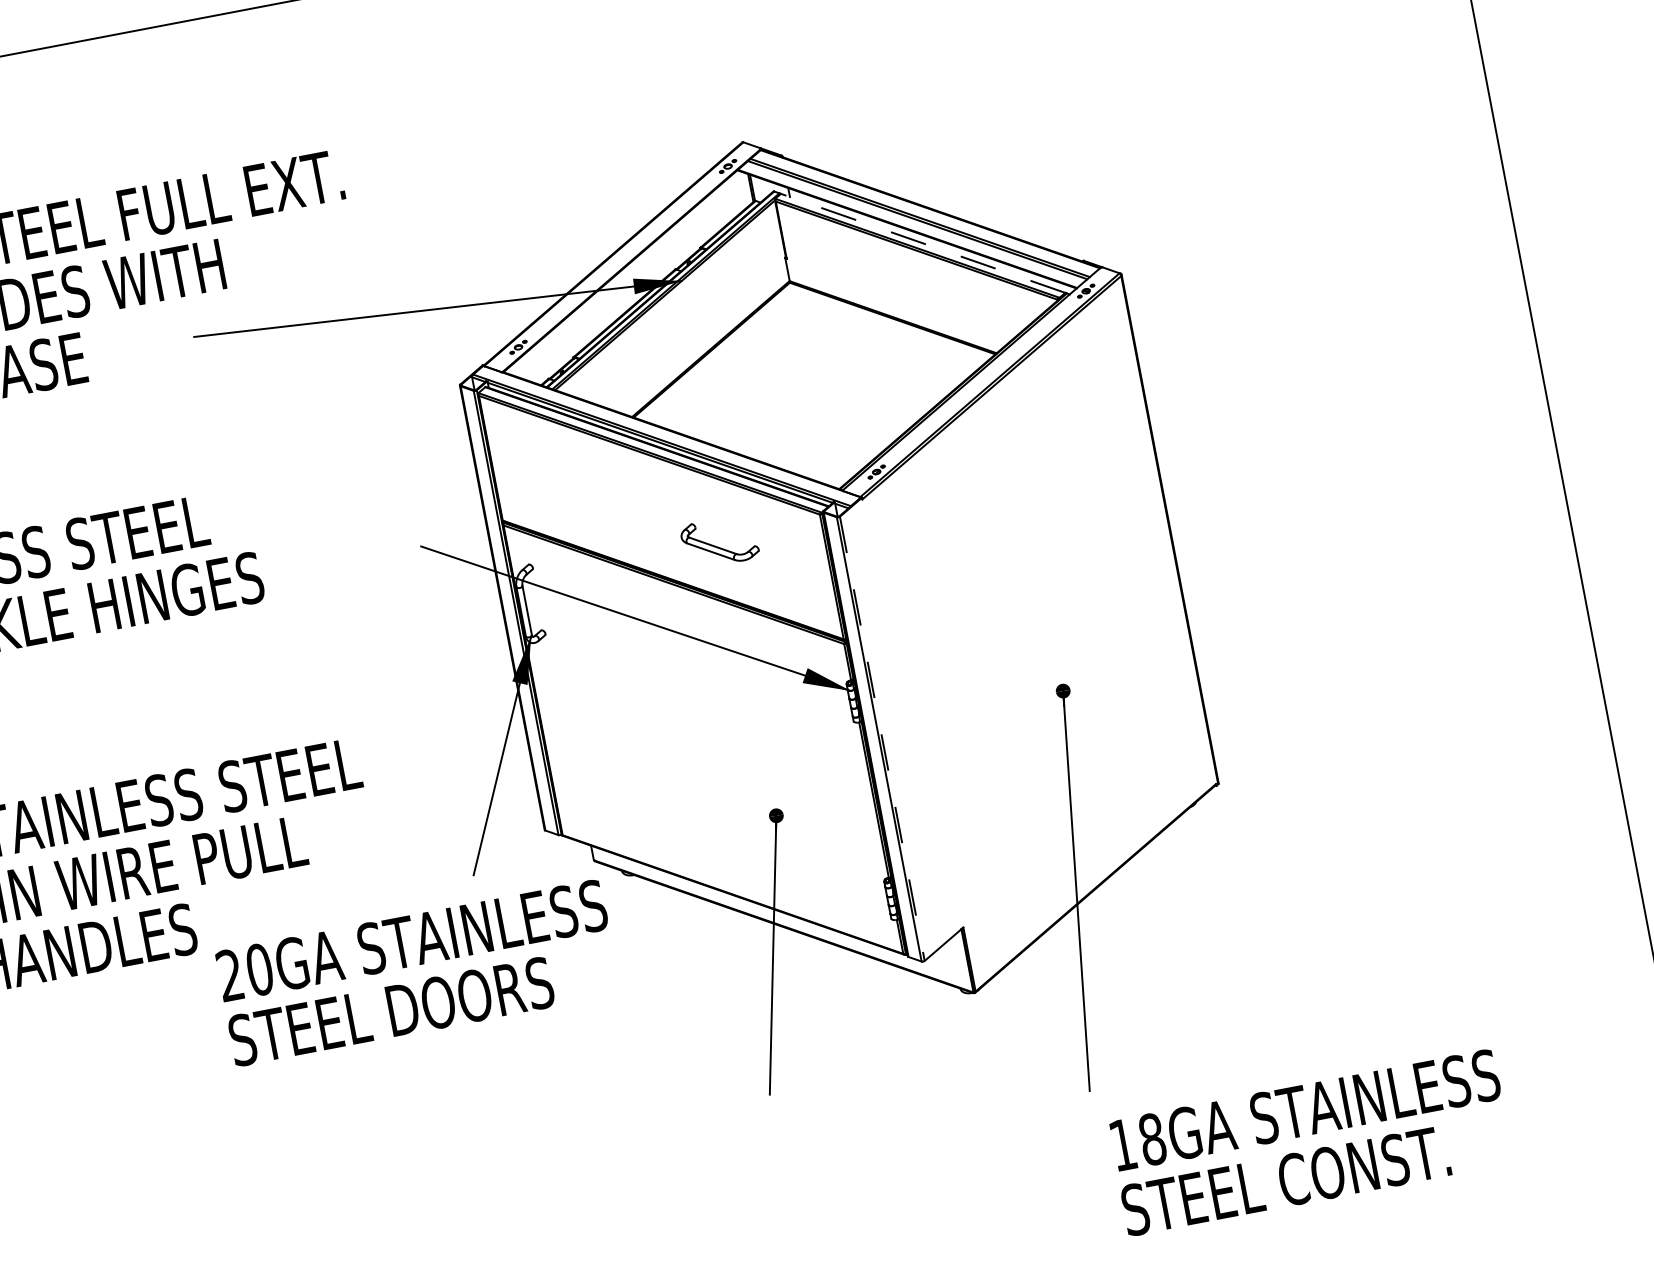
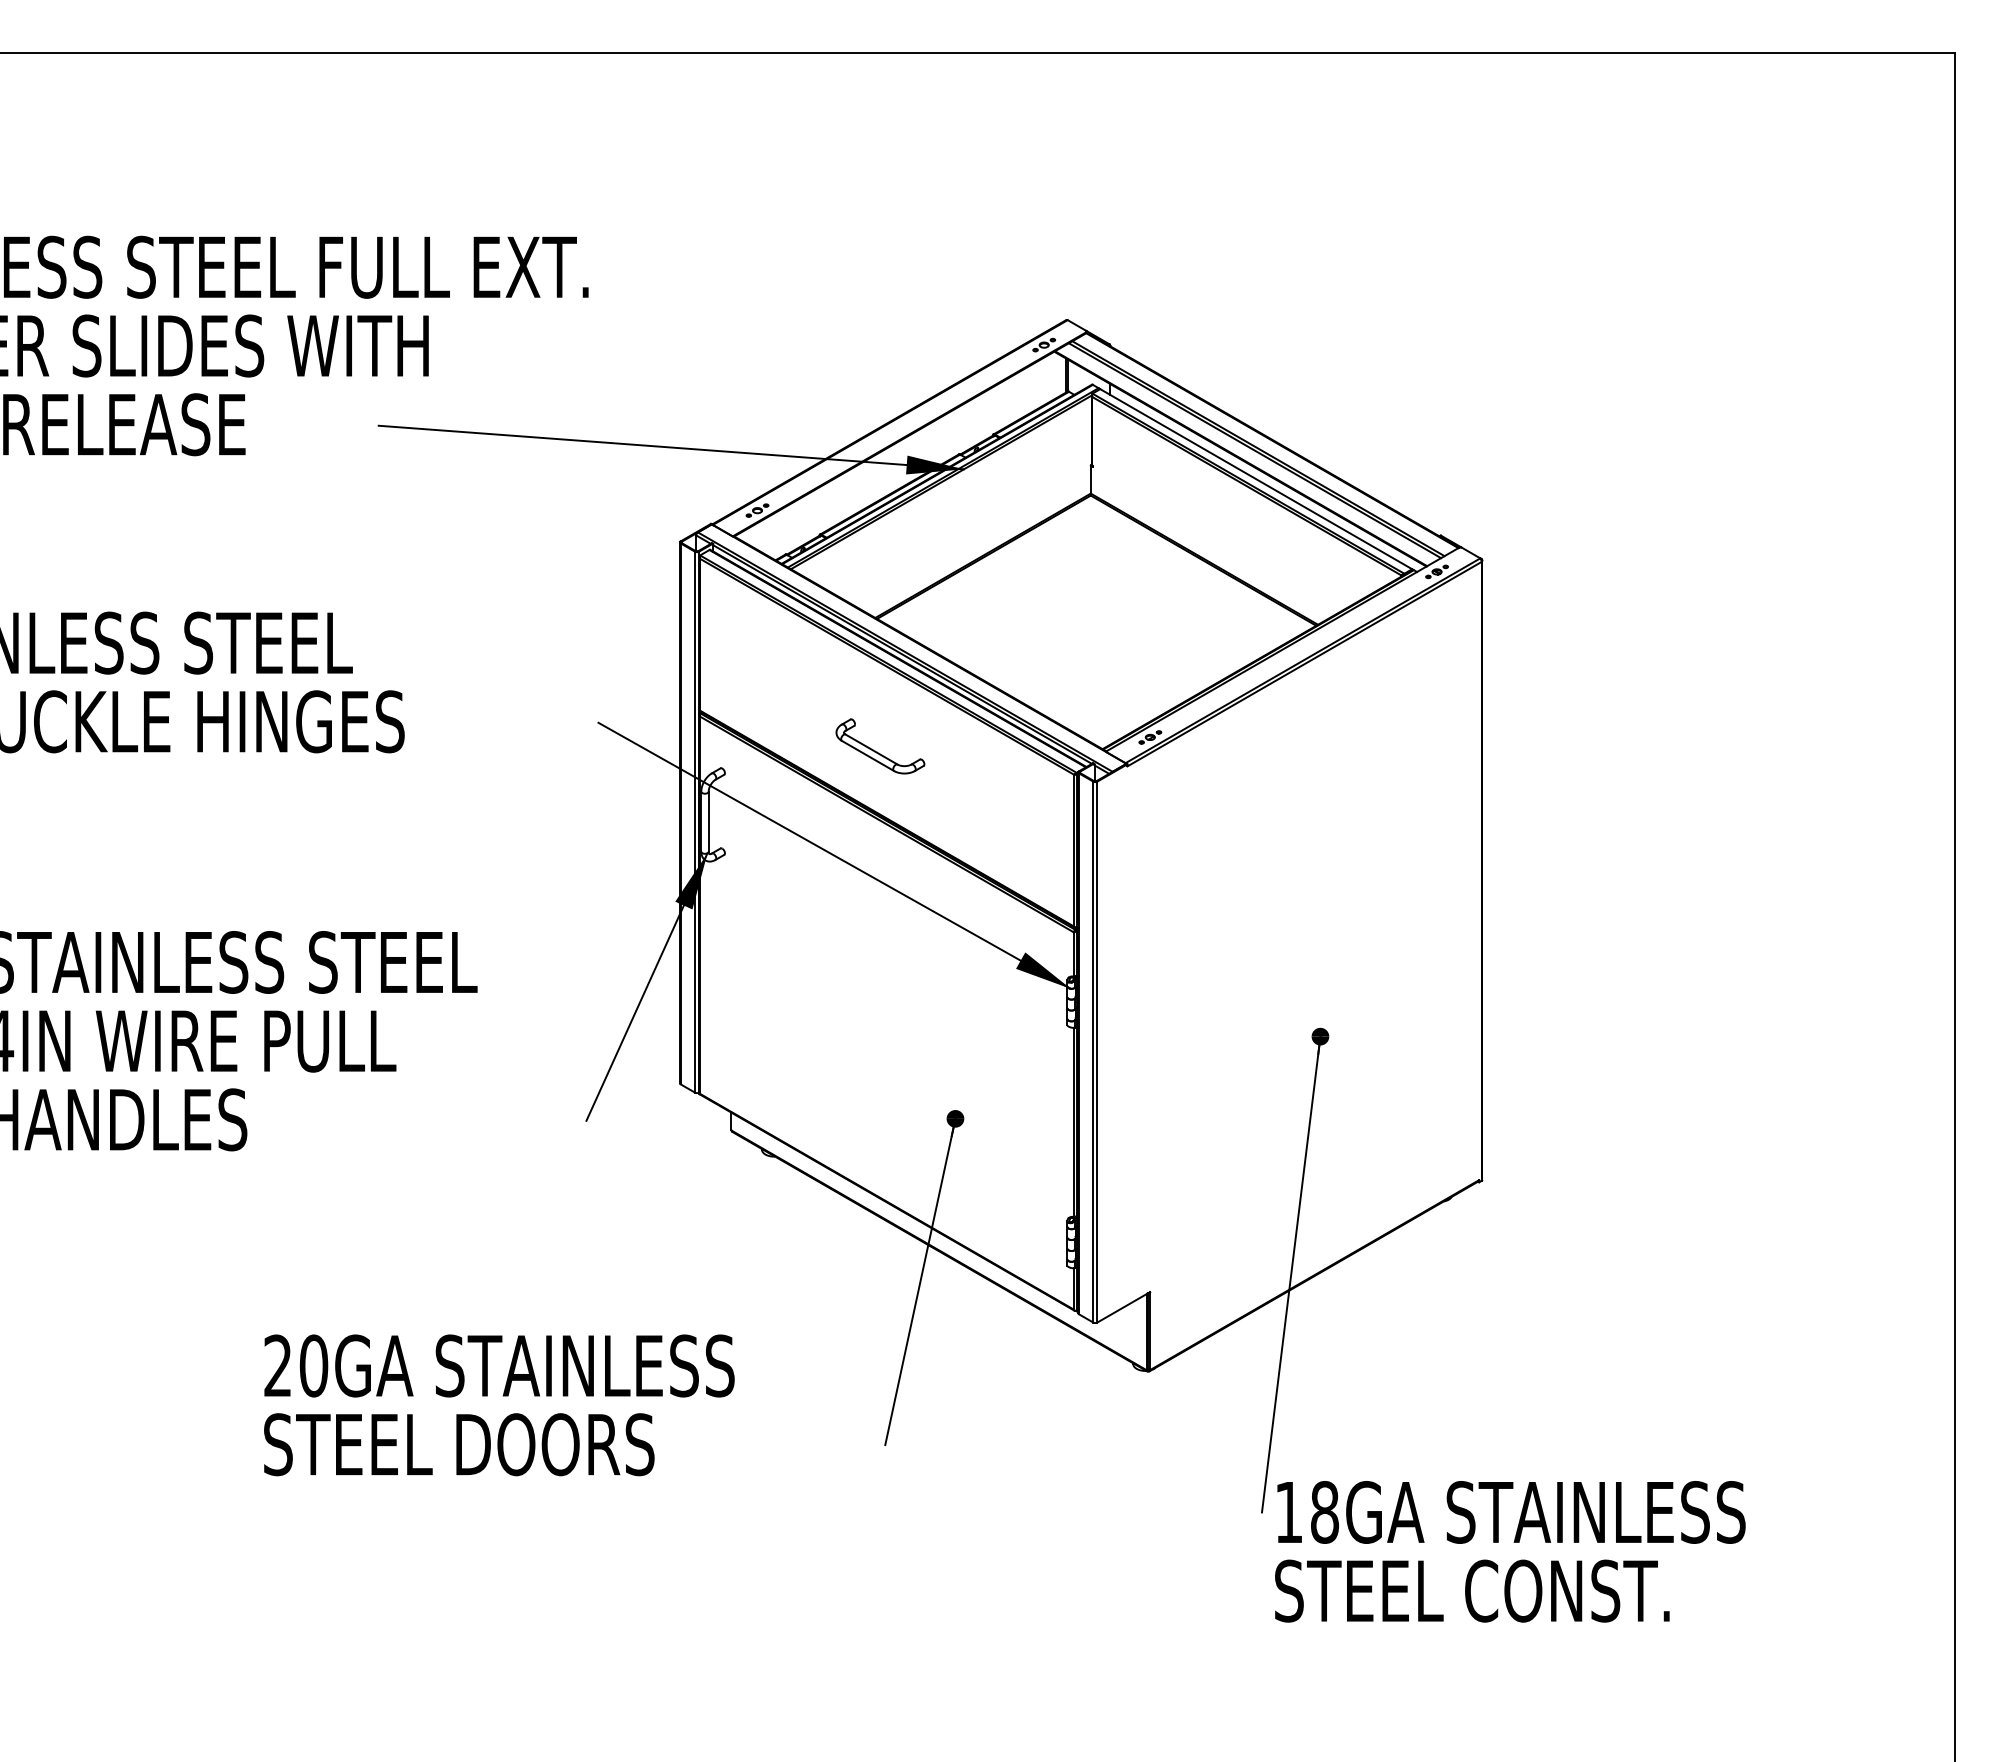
line: (922, 242) -> (1255, 478), dashed -> solid
part: (719, 542) -> (880, 746), moved
line: (882, 739) -> (1097, 1052), dashed -> solid
text: (418, 973) -> (499, 1405), moved
text: (1311, 1142) -> (1510, 1551), moved

